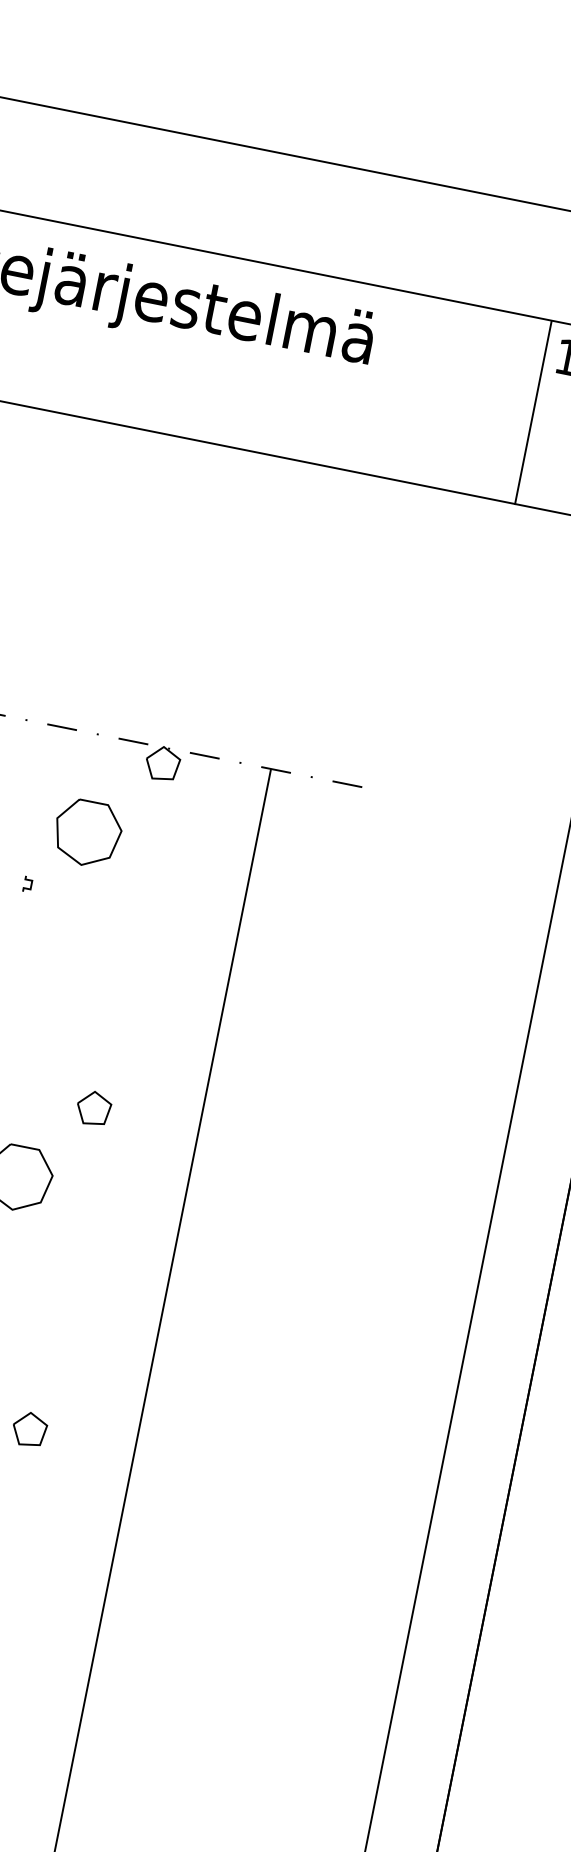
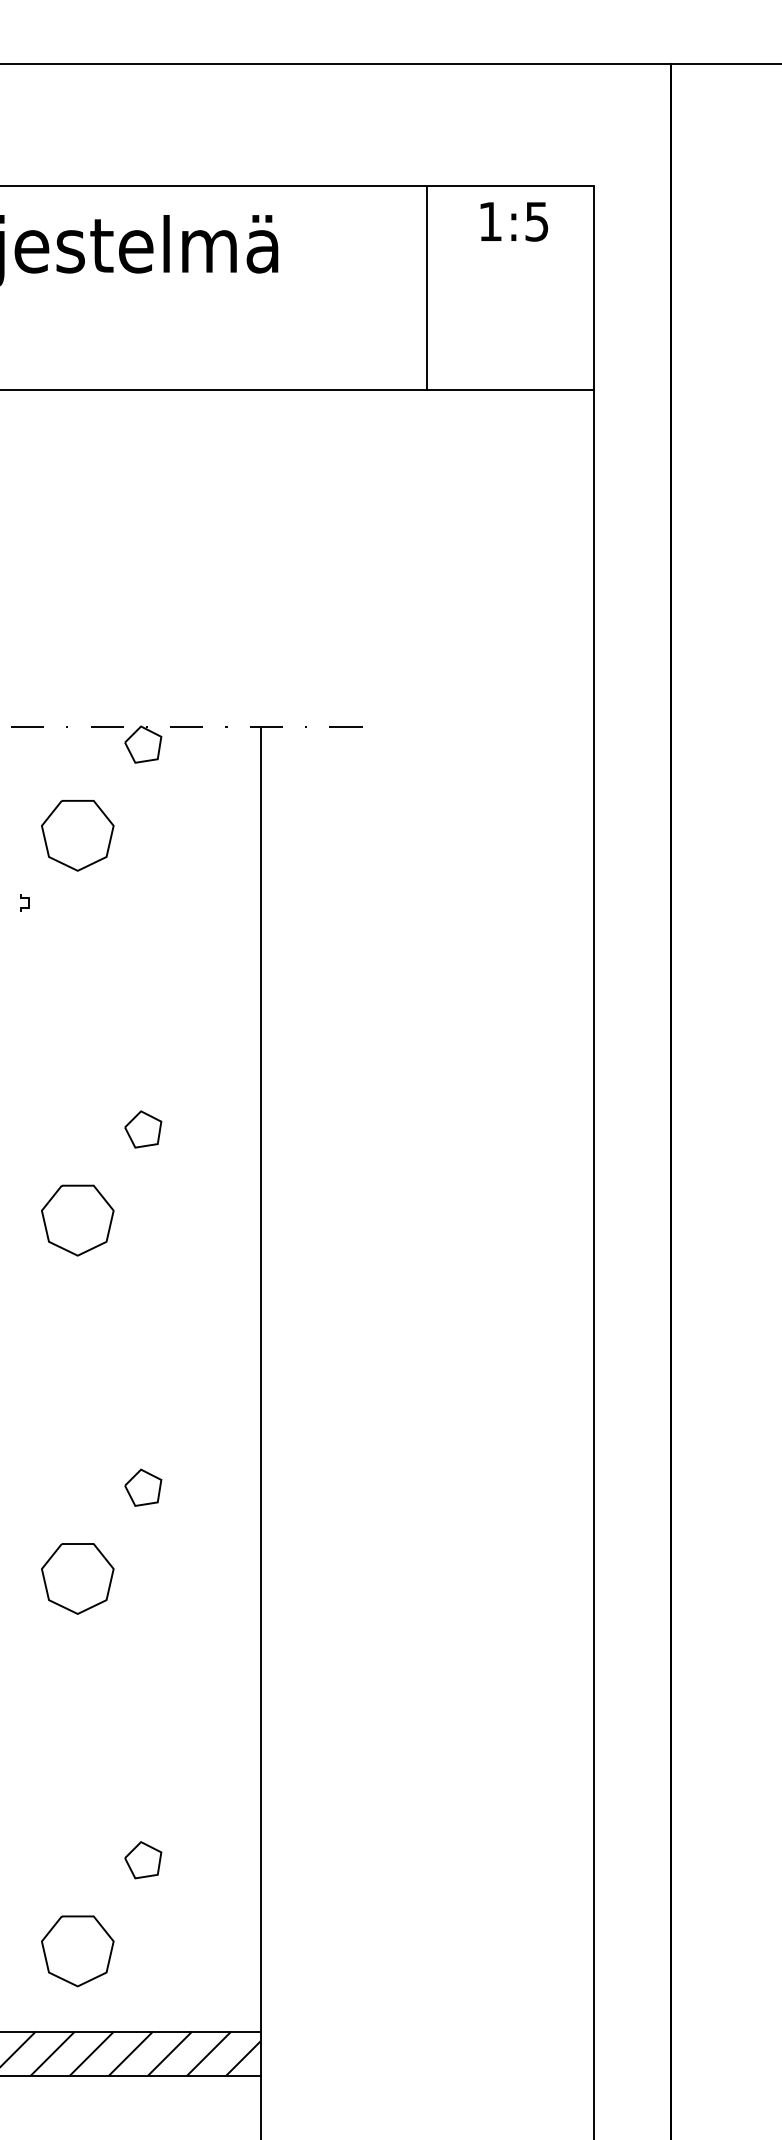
line: (533, 412) -> (426, 288), moved

